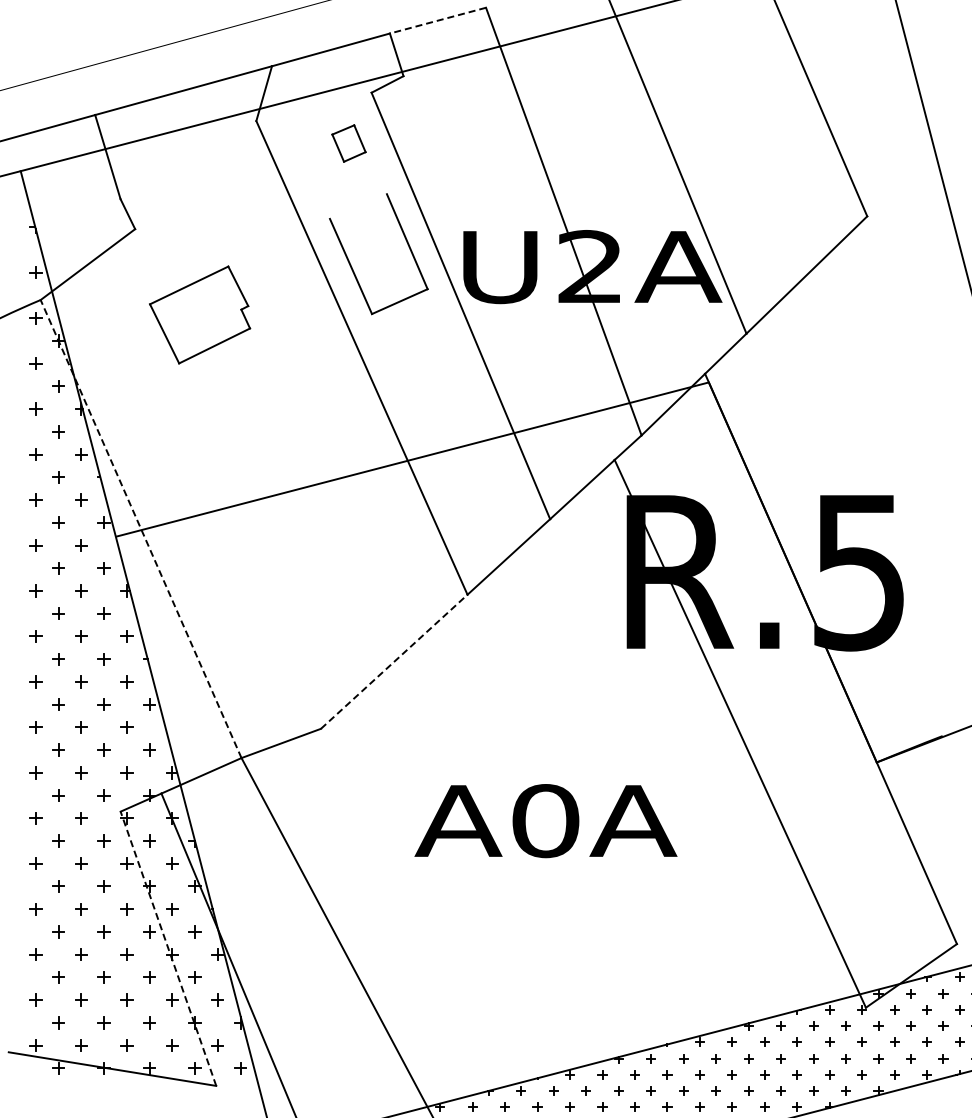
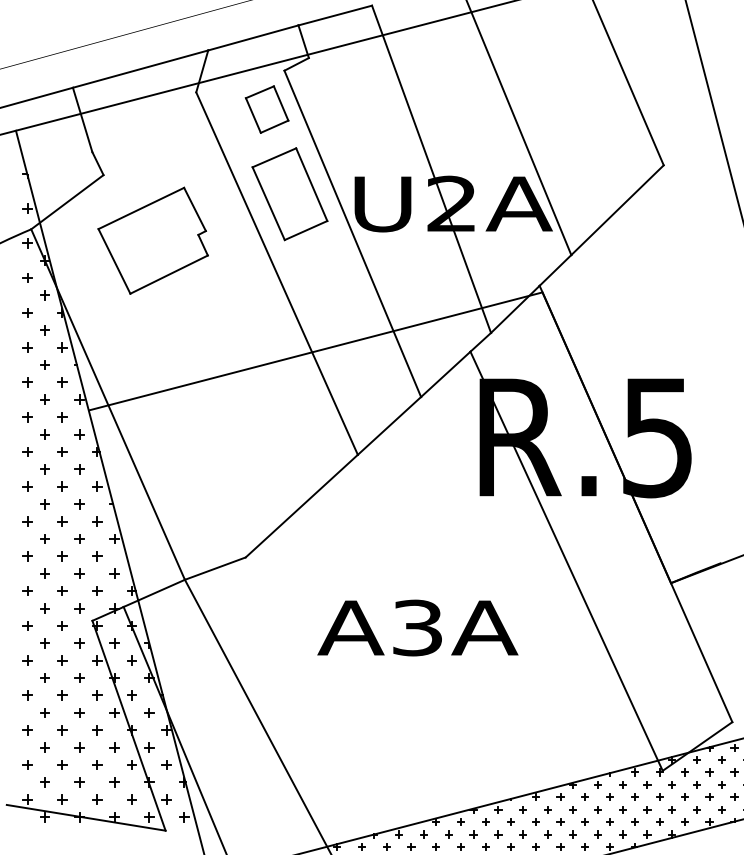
line: (437, 20) -> (334, 15), dashed -> solid
part: (348, 143) -> (266, 109), size x1.67
line: (357, 206) -> (273, 157), added
part: (199, 314) -> (152, 240), size x1.43
line: (140, 528) -> (107, 404), dashed -> solid
line: (394, 661) -> (301, 505), dashed -> solid
text: (545, 821) -> (417, 628), A0A -> A3A
line: (168, 948) -> (129, 725), dashed -> solid

